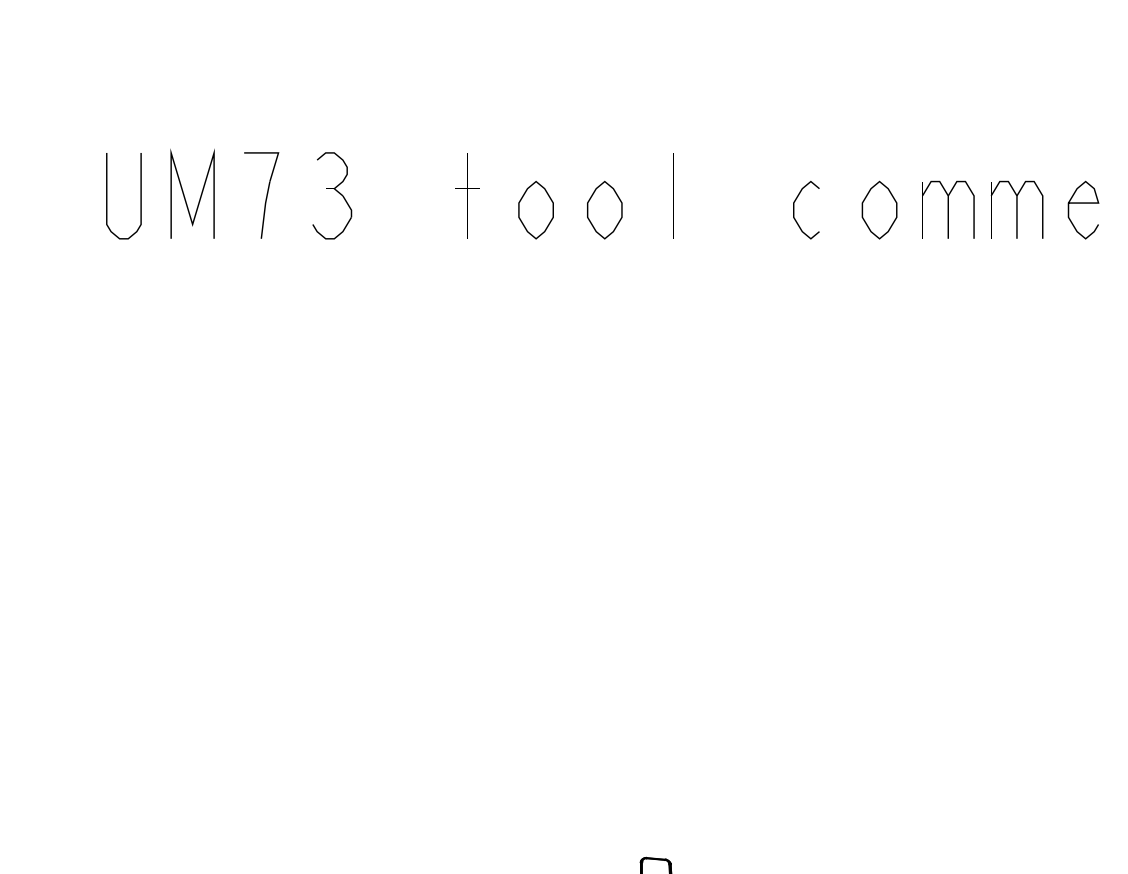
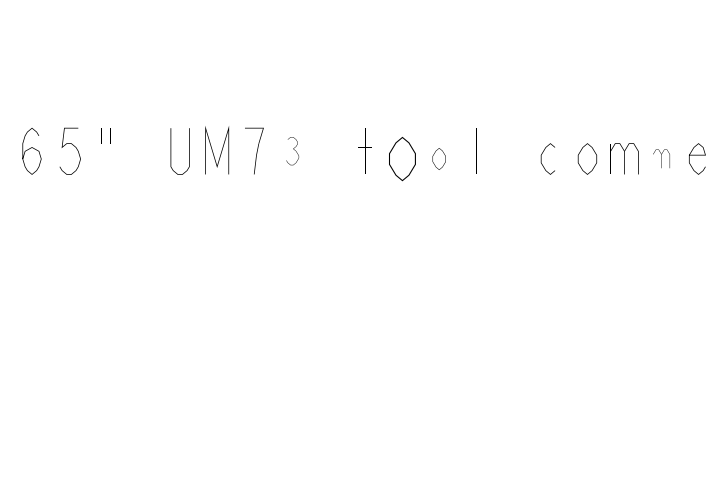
part: (332, 194) -> (292, 150), size x0.6
part: (534, 209) -> (401, 158), size x1.4
part: (603, 209) -> (438, 158), size x0.7
part: (1016, 209) -> (661, 158), size x0.6

